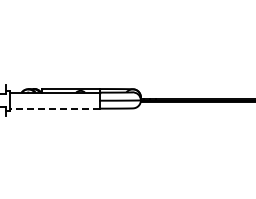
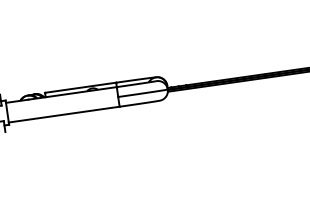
line: (54, 108) -> (63, 114), dashed -> solid

